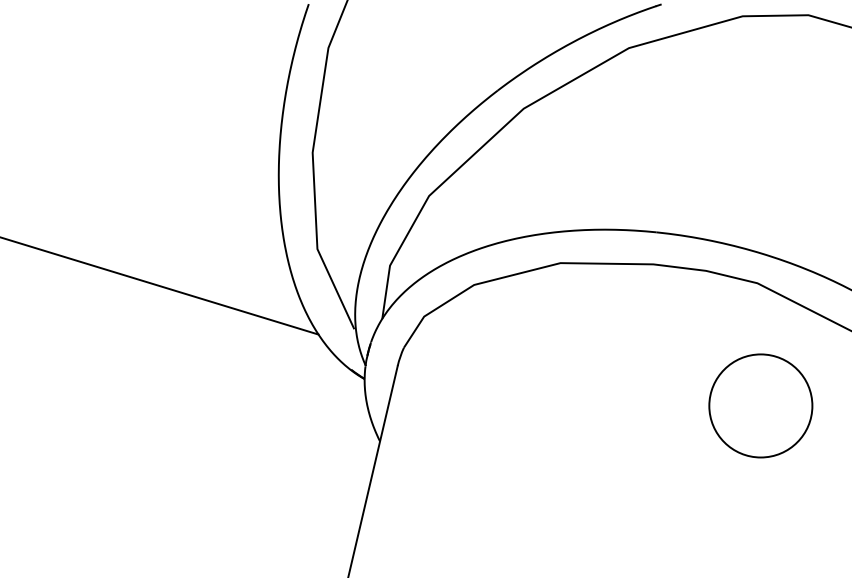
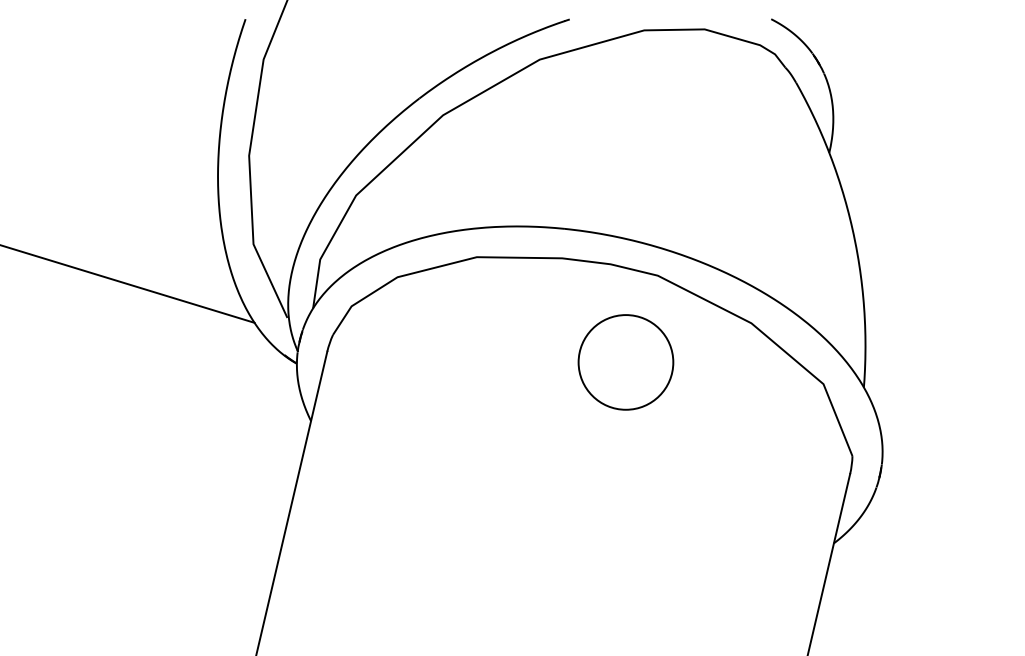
circle: (760, 406) -> (625, 362), moved

